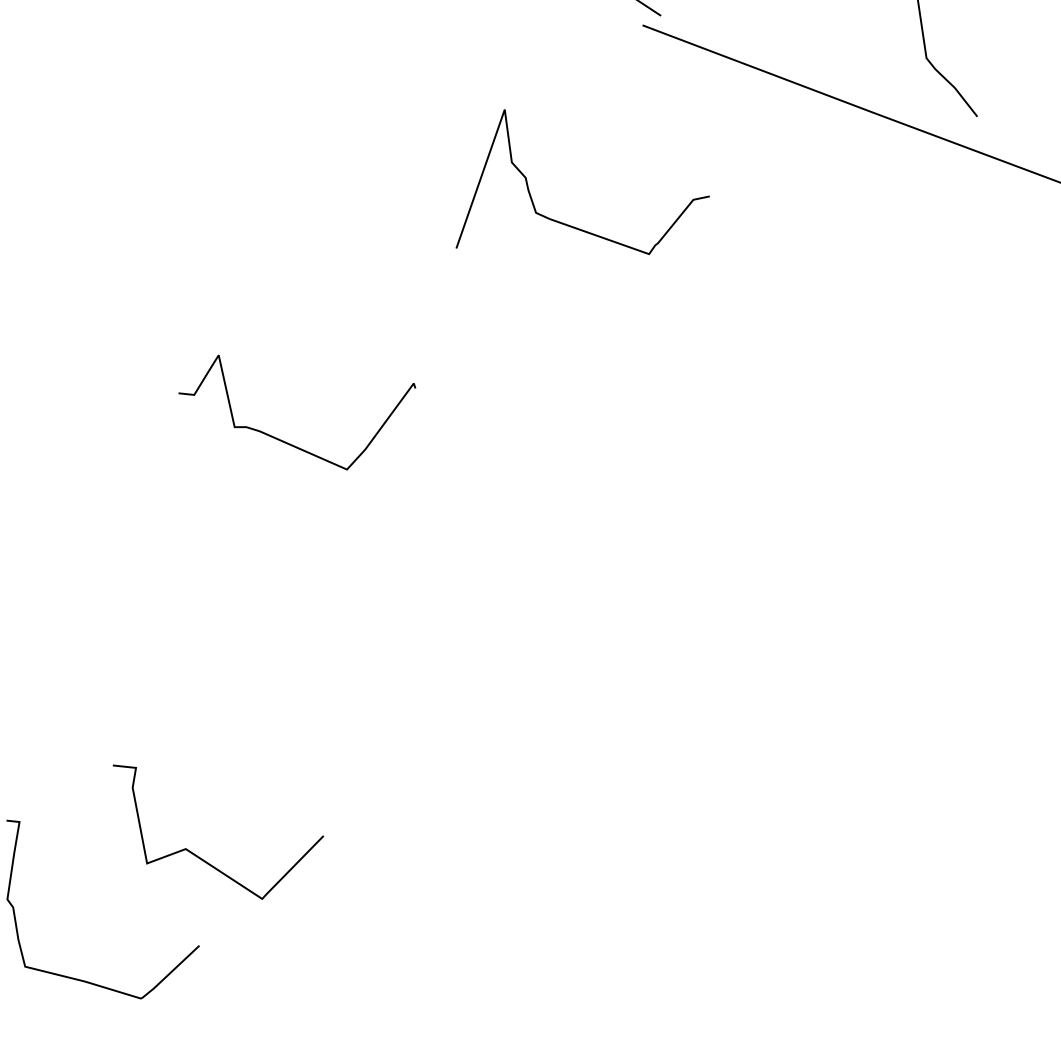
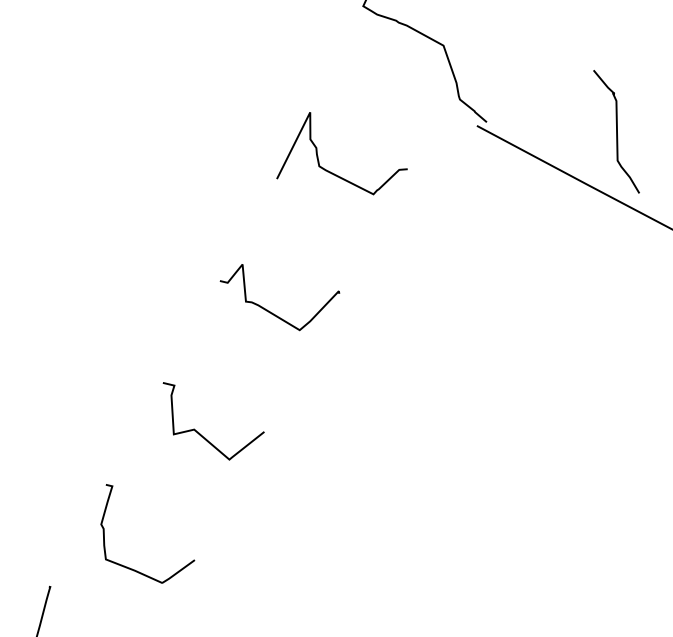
curve: (563, 221) -> (332, 172), moved
curve: (199, 855) -> (200, 433), moved

